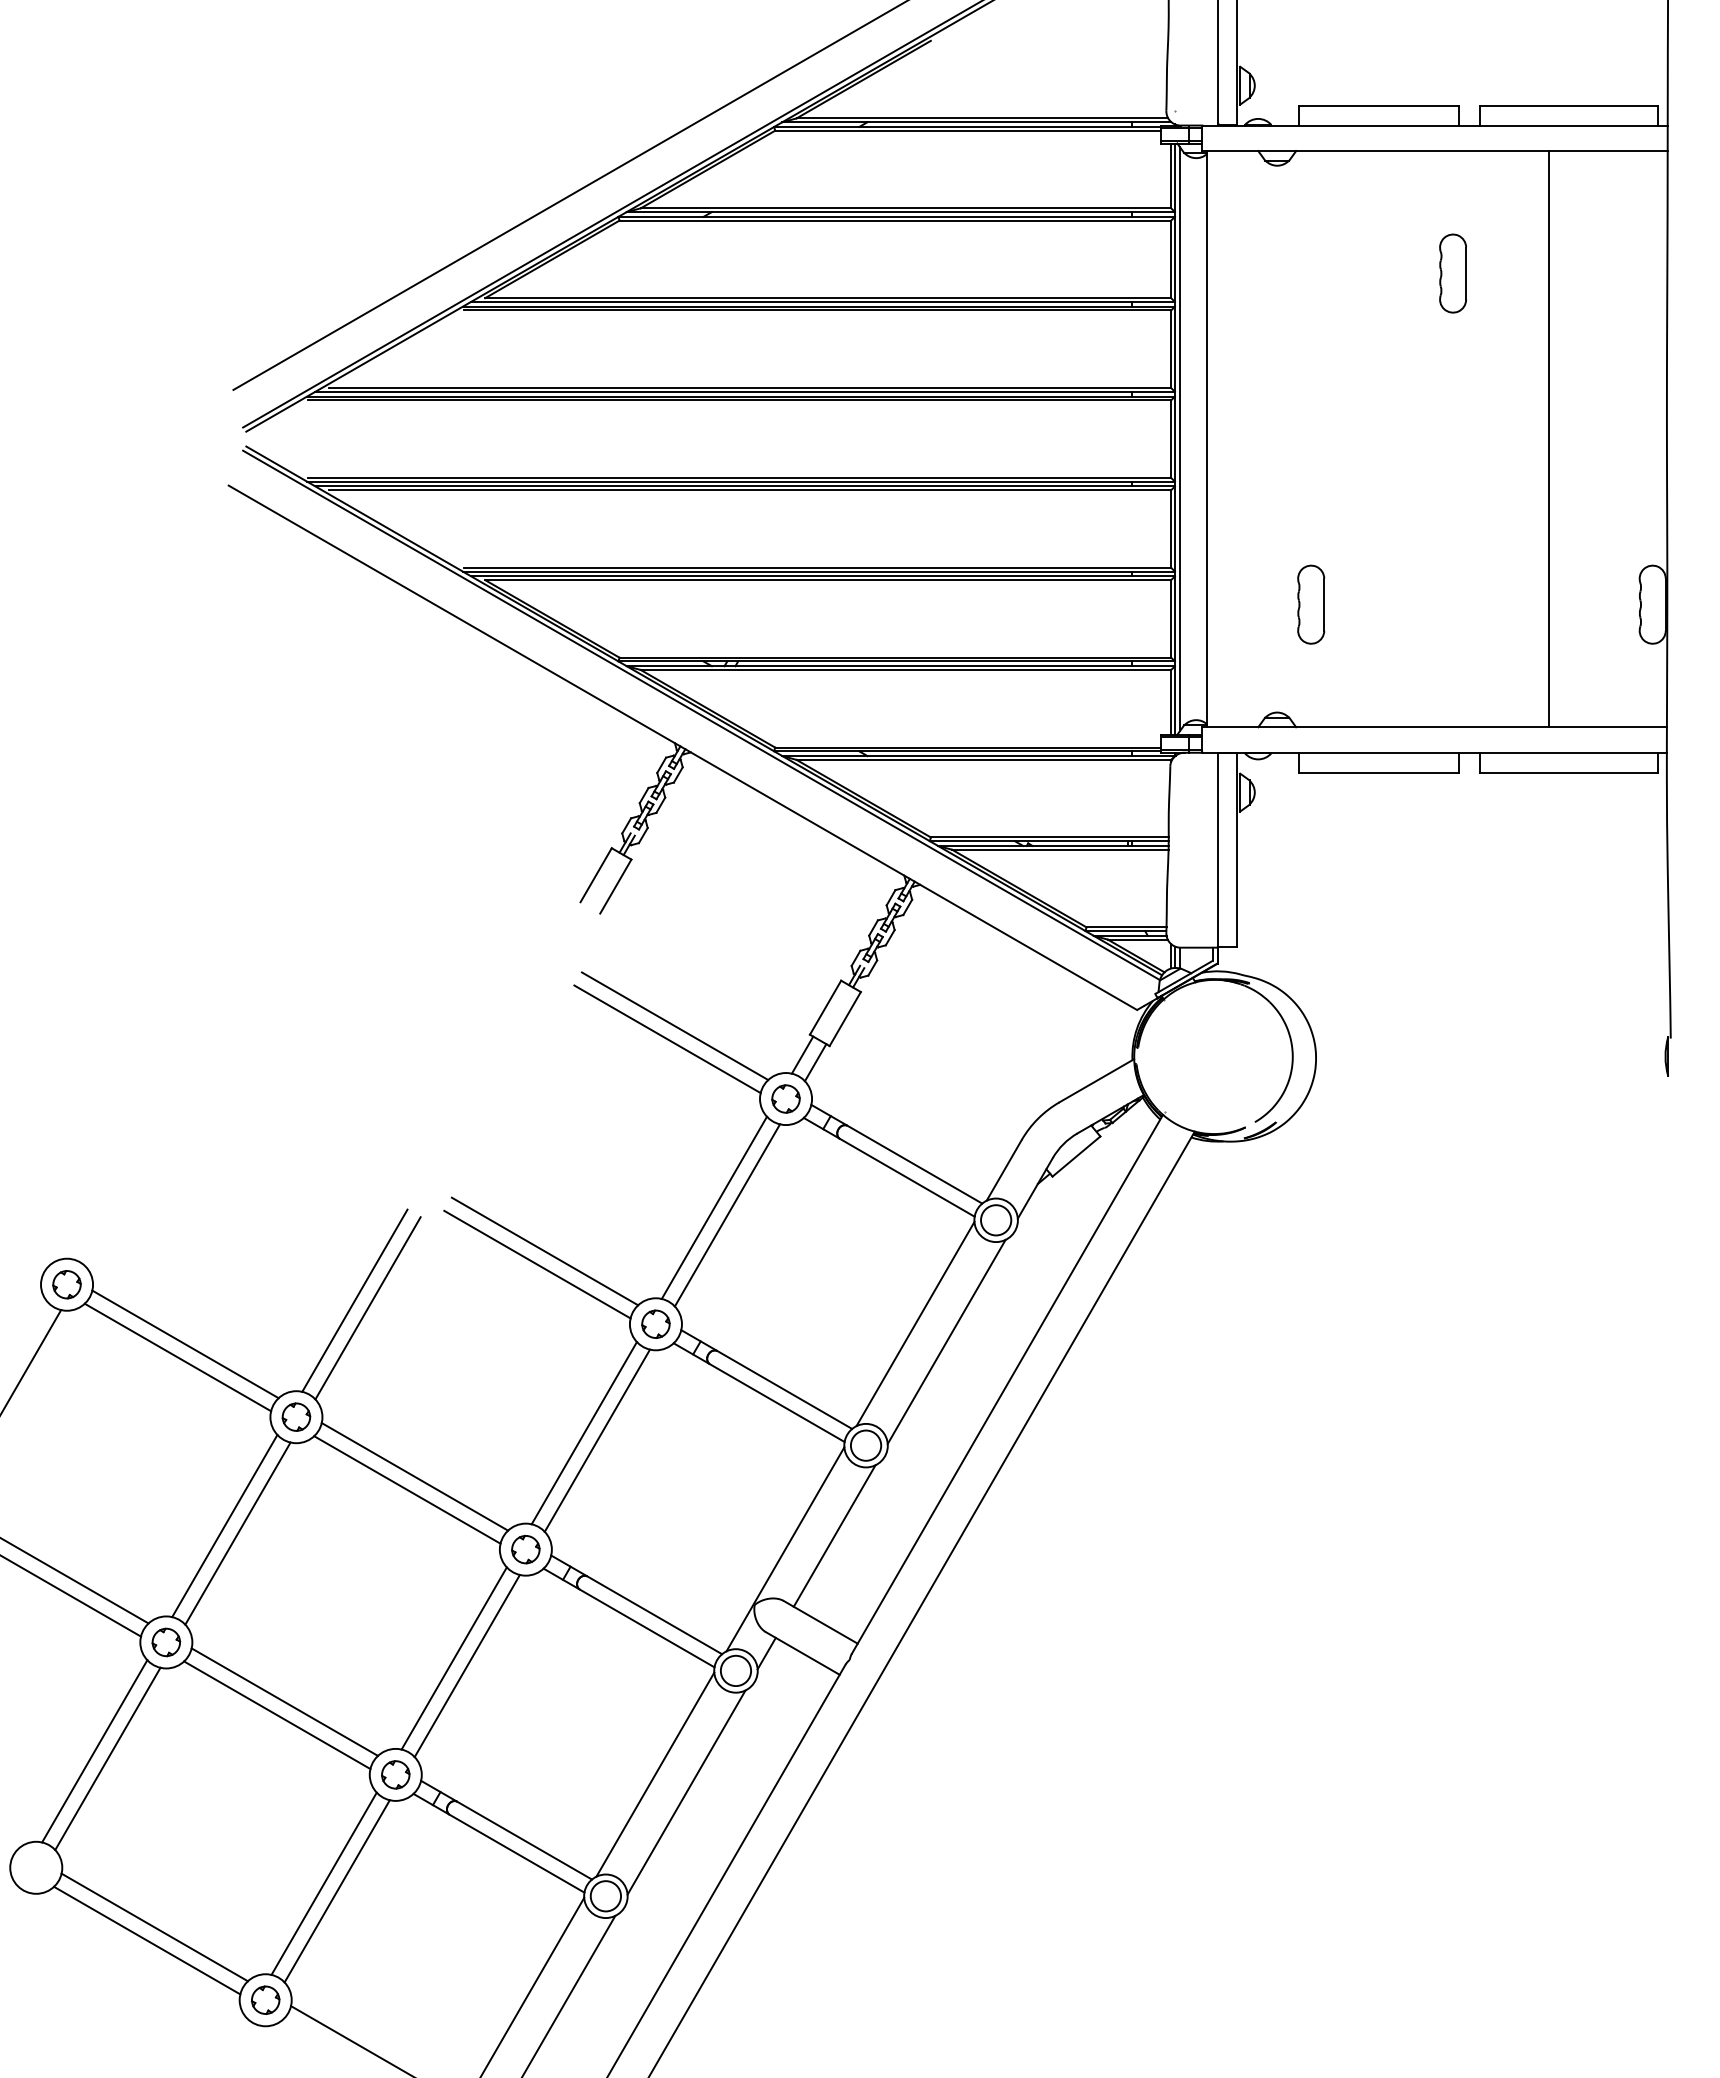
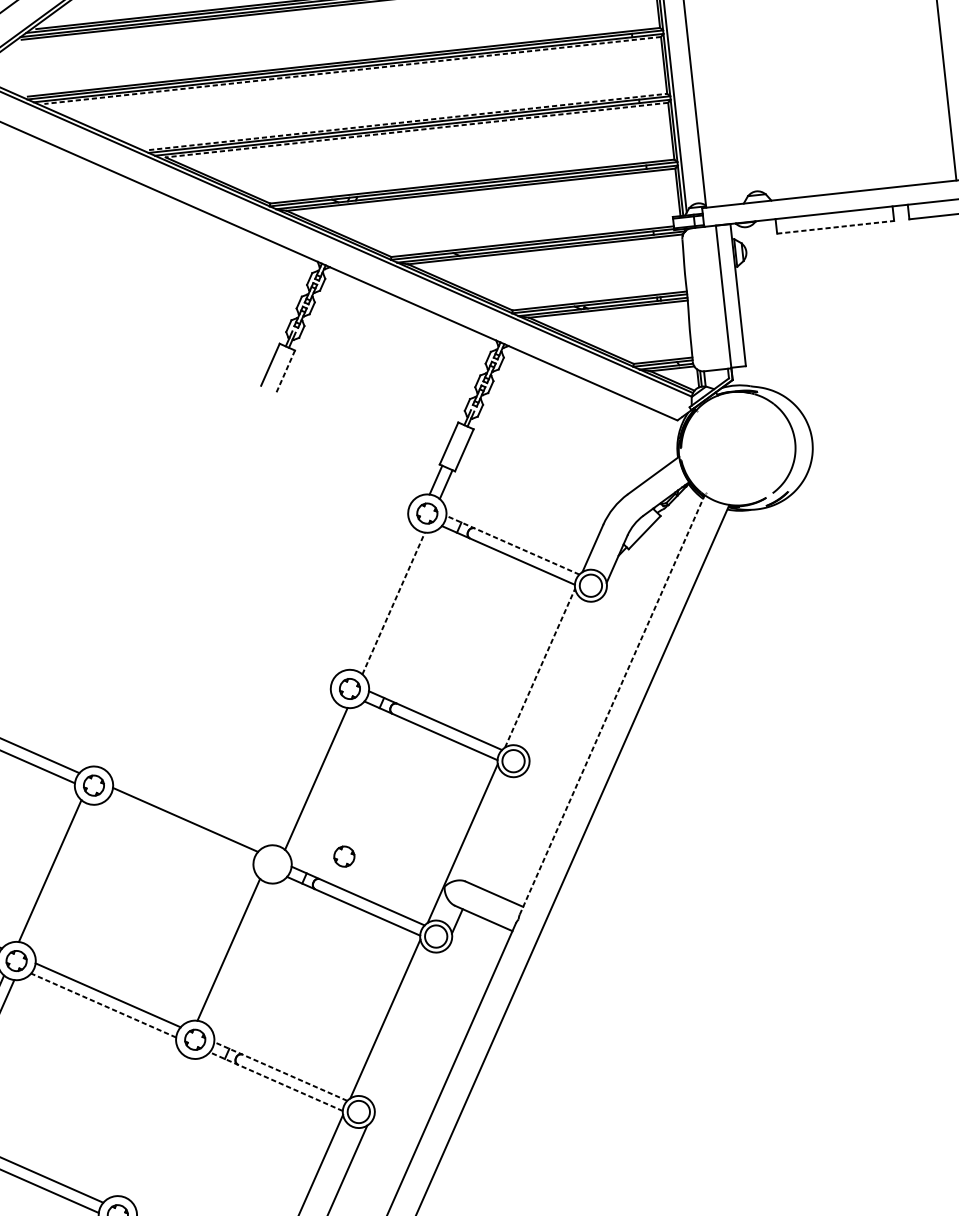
line: (750, 490) -> (352, 70), solid -> dashed
line: (817, 567) -> (408, 121), solid -> dashed
line: (828, 580) -> (417, 130), solid -> dashed
part: (1311, 604) -> (772, 109), removed
line: (1378, 772) -> (835, 227), solid -> dashed
line: (615, 887) -> (285, 372), solid -> dashed
line: (674, 1026) -> (339, 469), removed
line: (667, 1039) -> (335, 479), removed
line: (896, 1154) -> (512, 545), solid -> dashed
line: (714, 1207) -> (383, 598), removed
line: (727, 1214) -> (393, 602), solid -> dashed
line: (544, 1251) -> (262, 644), removed
line: (537, 1264) -> (258, 654), removed
line: (354, 1300) -> (127, 695), removed
line: (367, 1308) -> (137, 700), removed
line: (915, 1323) -> (540, 667), solid -> dashed
line: (946, 1341) -> (564, 678), removed
line: (1007, 1383) -> (612, 704), solid -> dashed
line: (583, 1433) -> (305, 774), removed
line: (407, 1489) -> (181, 829), removed
line: (237, 1533) -> (60, 875), removed
line: (834, 1535) -> (497, 829), removed
part: (525, 1549) -> (344, 856), moved
line: (466, 1666) -> (238, 954), removed
line: (277, 1715) -> (103, 1005), solid -> dashed
line: (686, 1792) -> (409, 1029), removed
line: (506, 1830) -> (280, 1071), solid -> dashed
line: (499, 1843) -> (276, 1081), solid -> dashed
line: (323, 1883) -> (150, 1125), removed
line: (336, 1891) -> (161, 1129), removed

